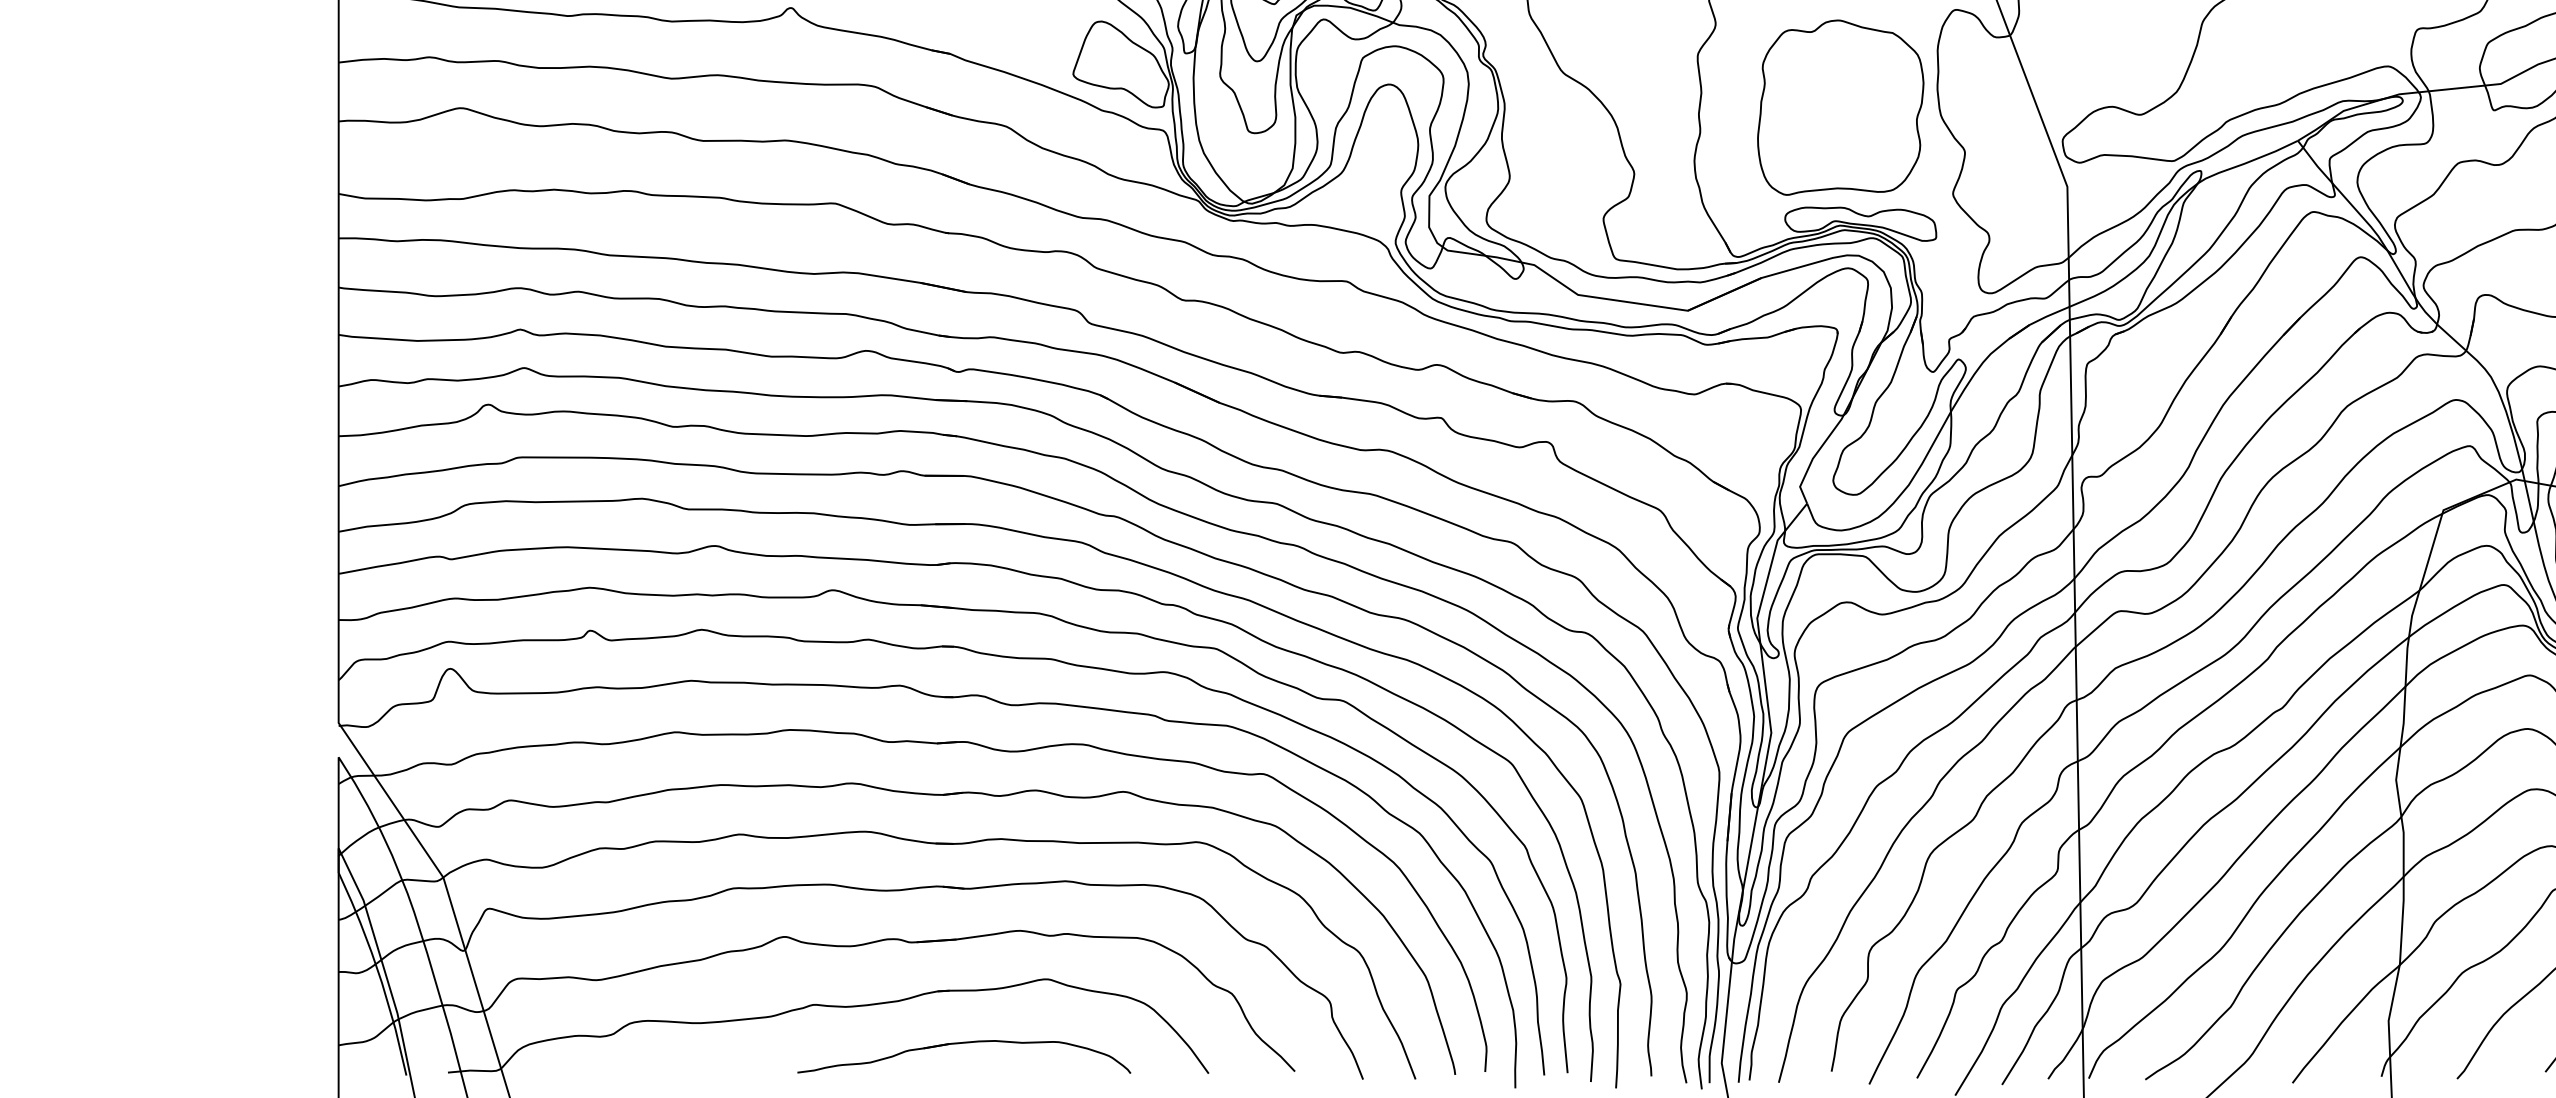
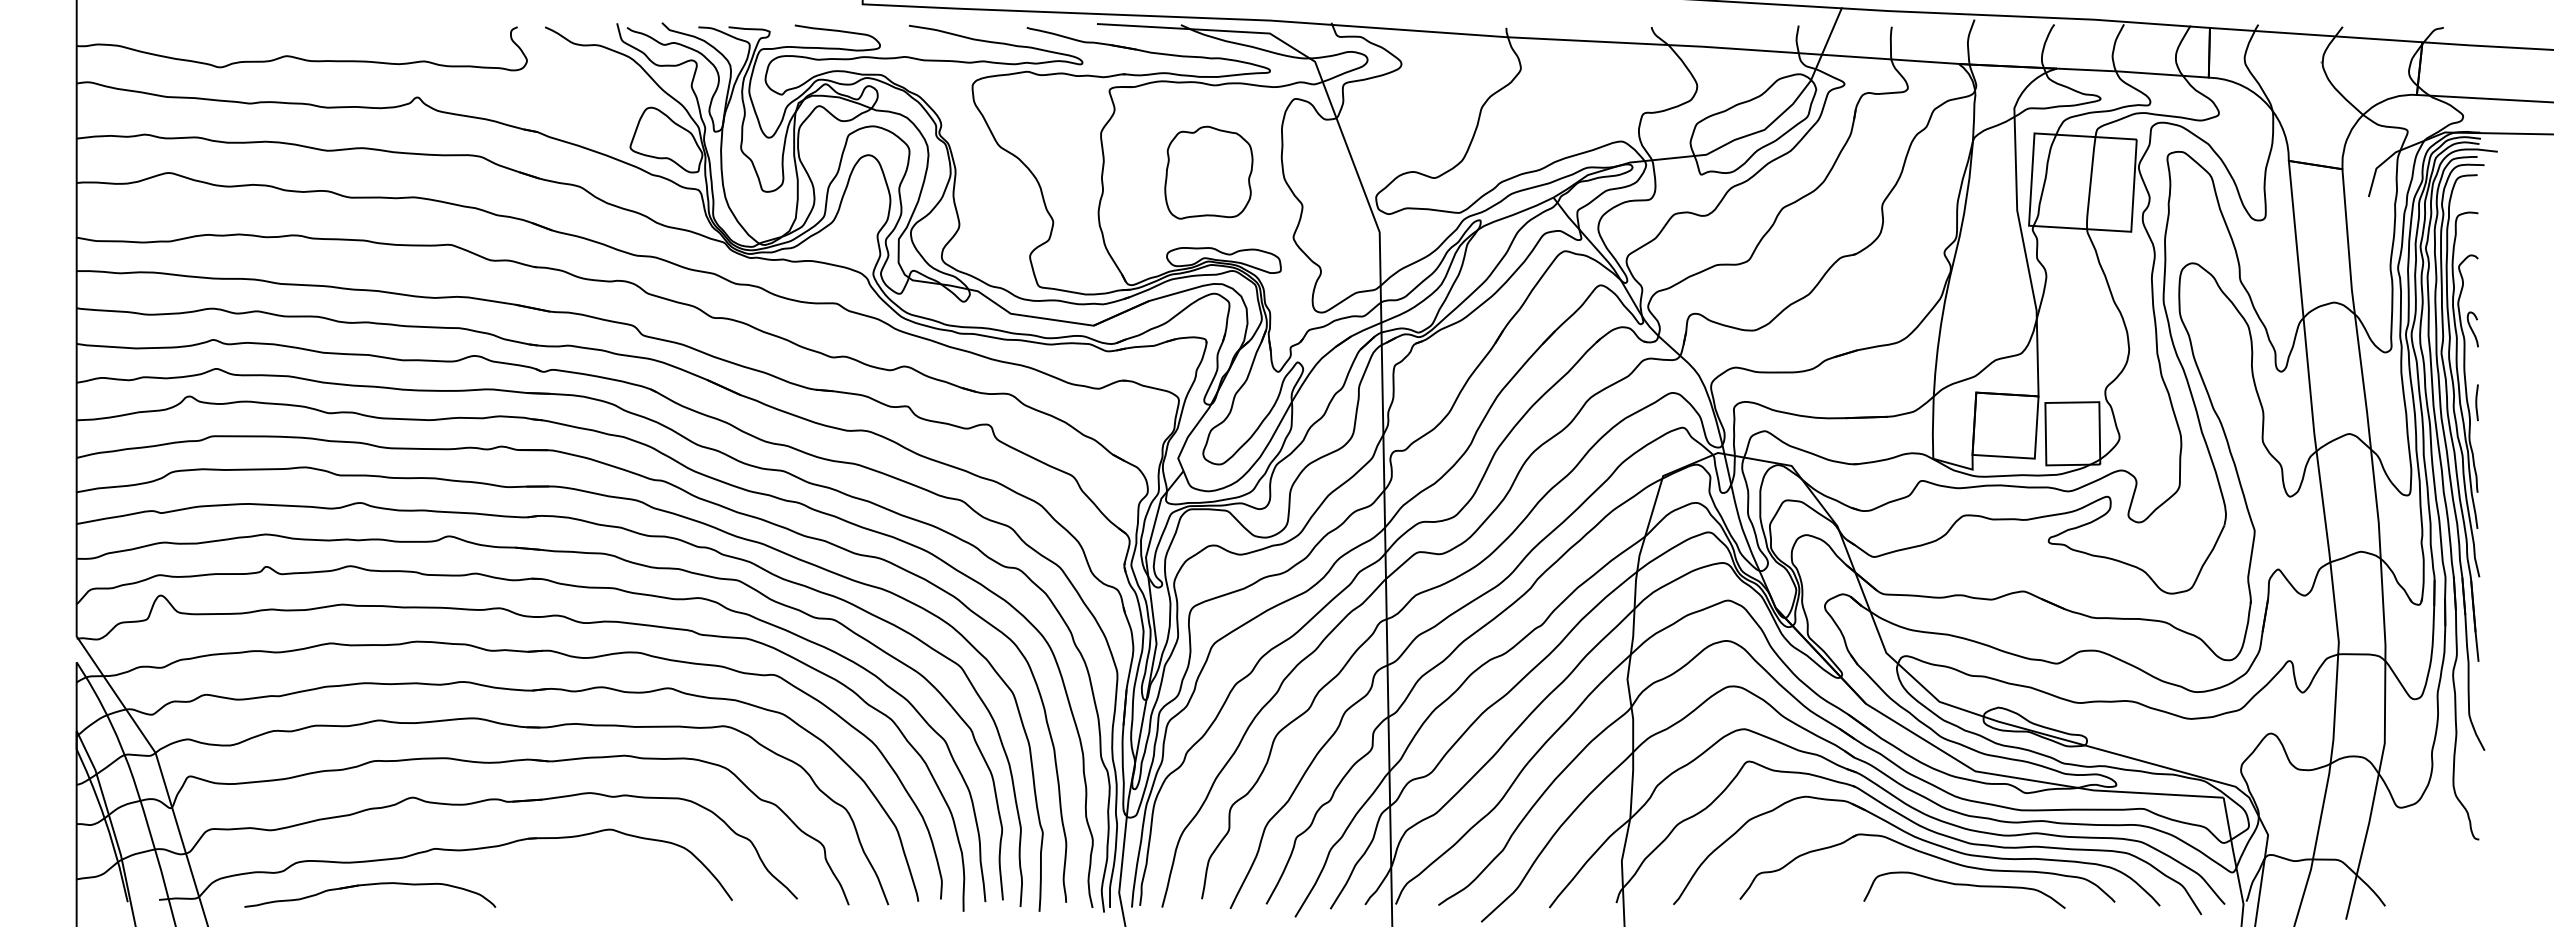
part: (1840, 107) -> (1208, 172), size x0.7
part: (964, 1044) -> (370, 885), moved

